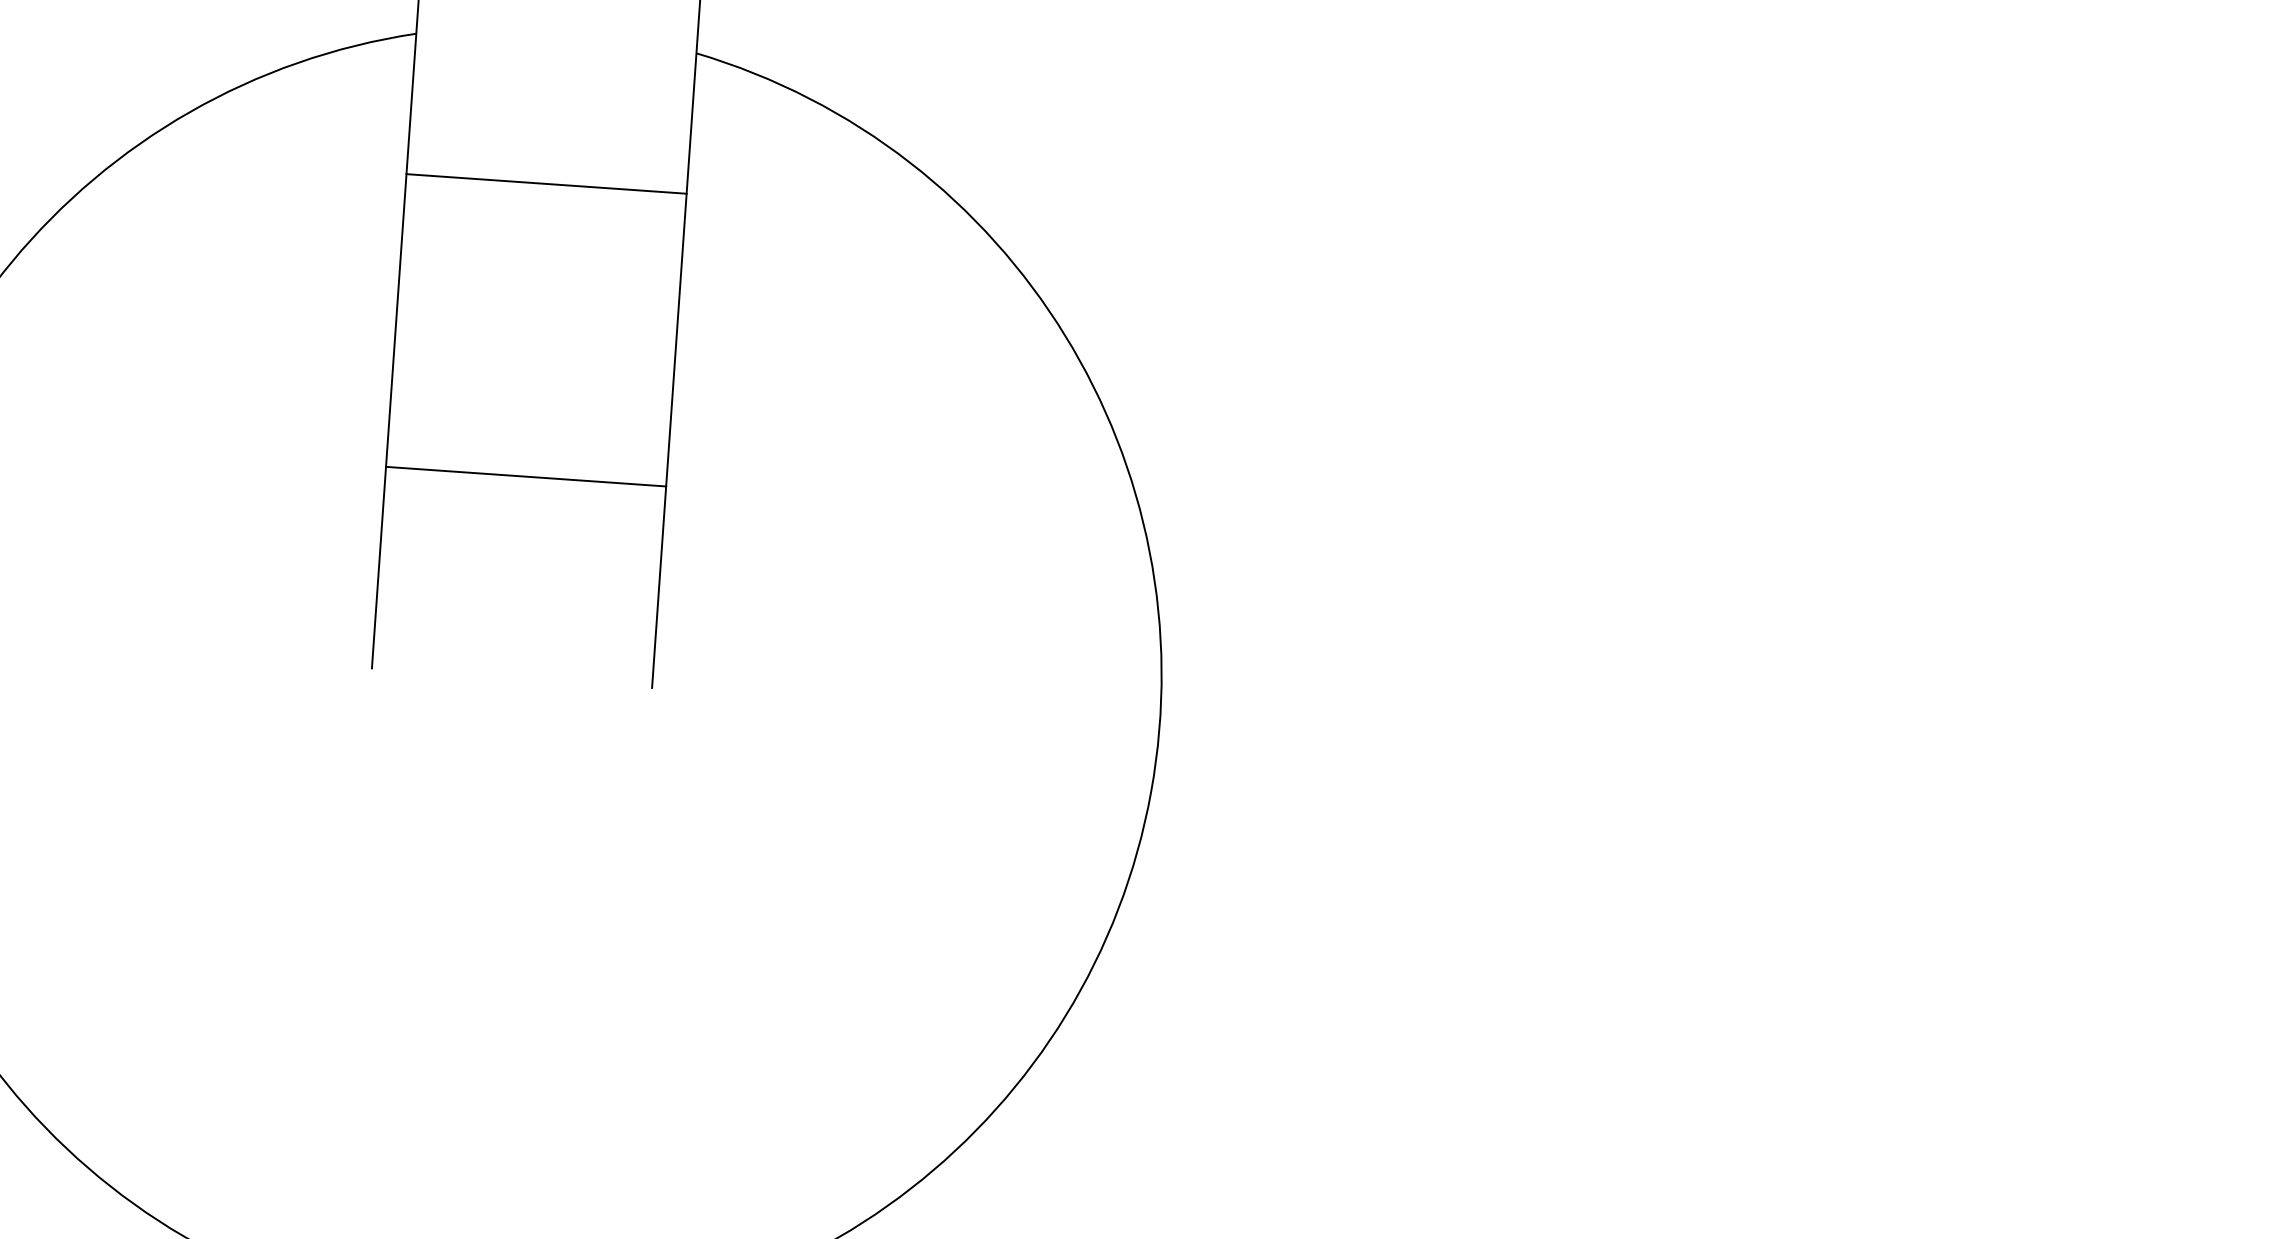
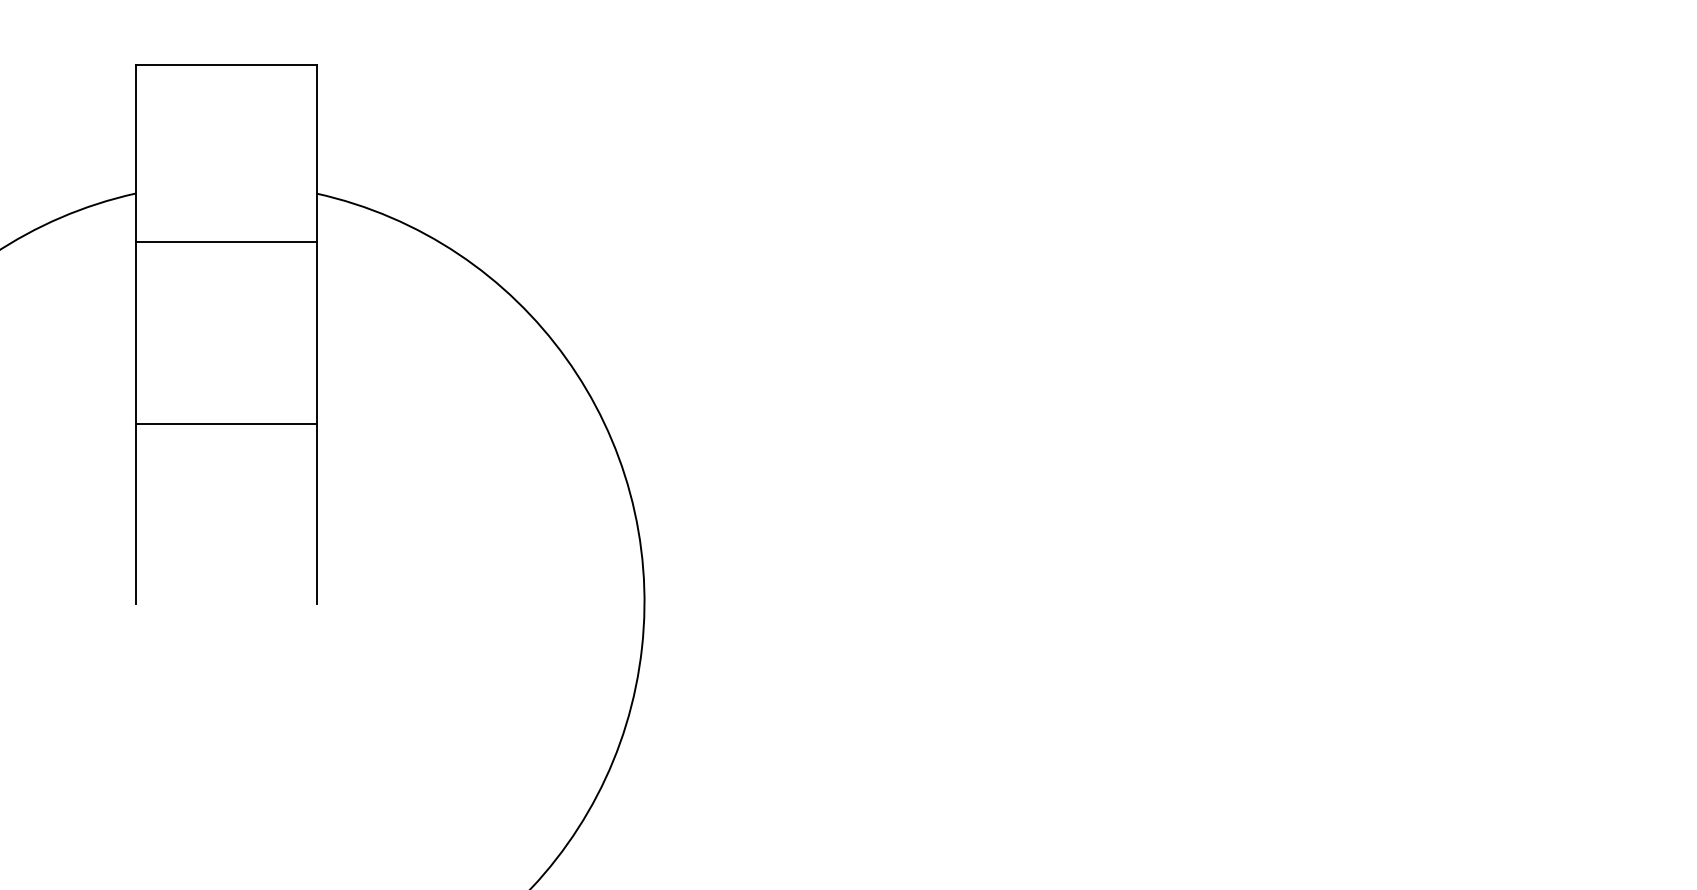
line: (545, 184) -> (225, 242), moved
line: (525, 476) -> (225, 424), moved

